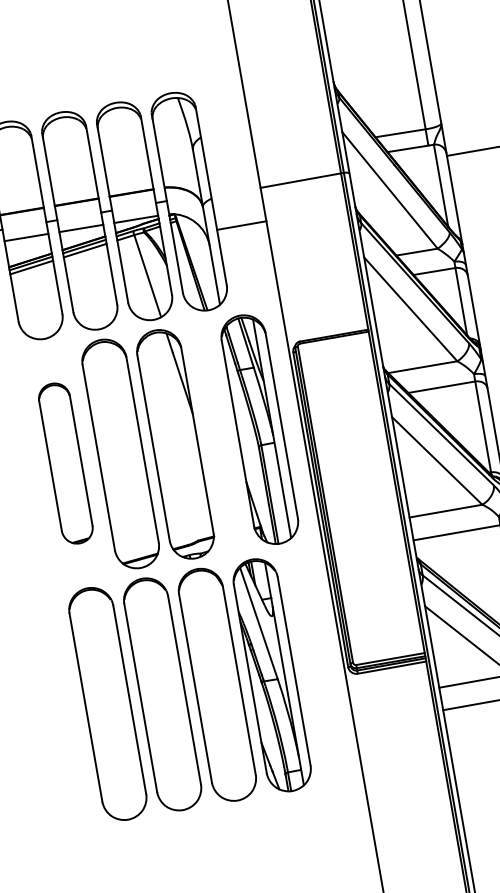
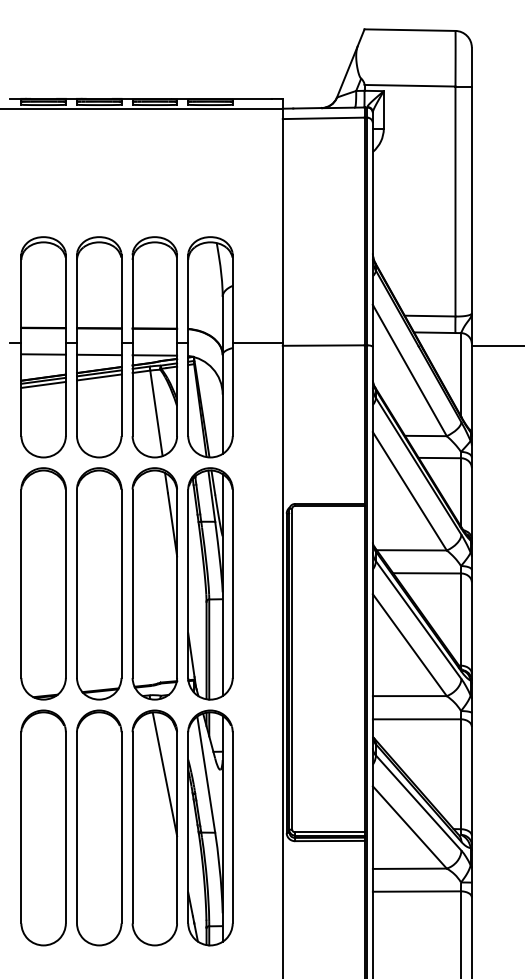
line: (241, 225) -> (257, 342), moved
part: (259, 429) -> (210, 583), moved
part: (65, 463) -> (43, 583), size x1.43
line: (217, 630) -> (164, 774), added

